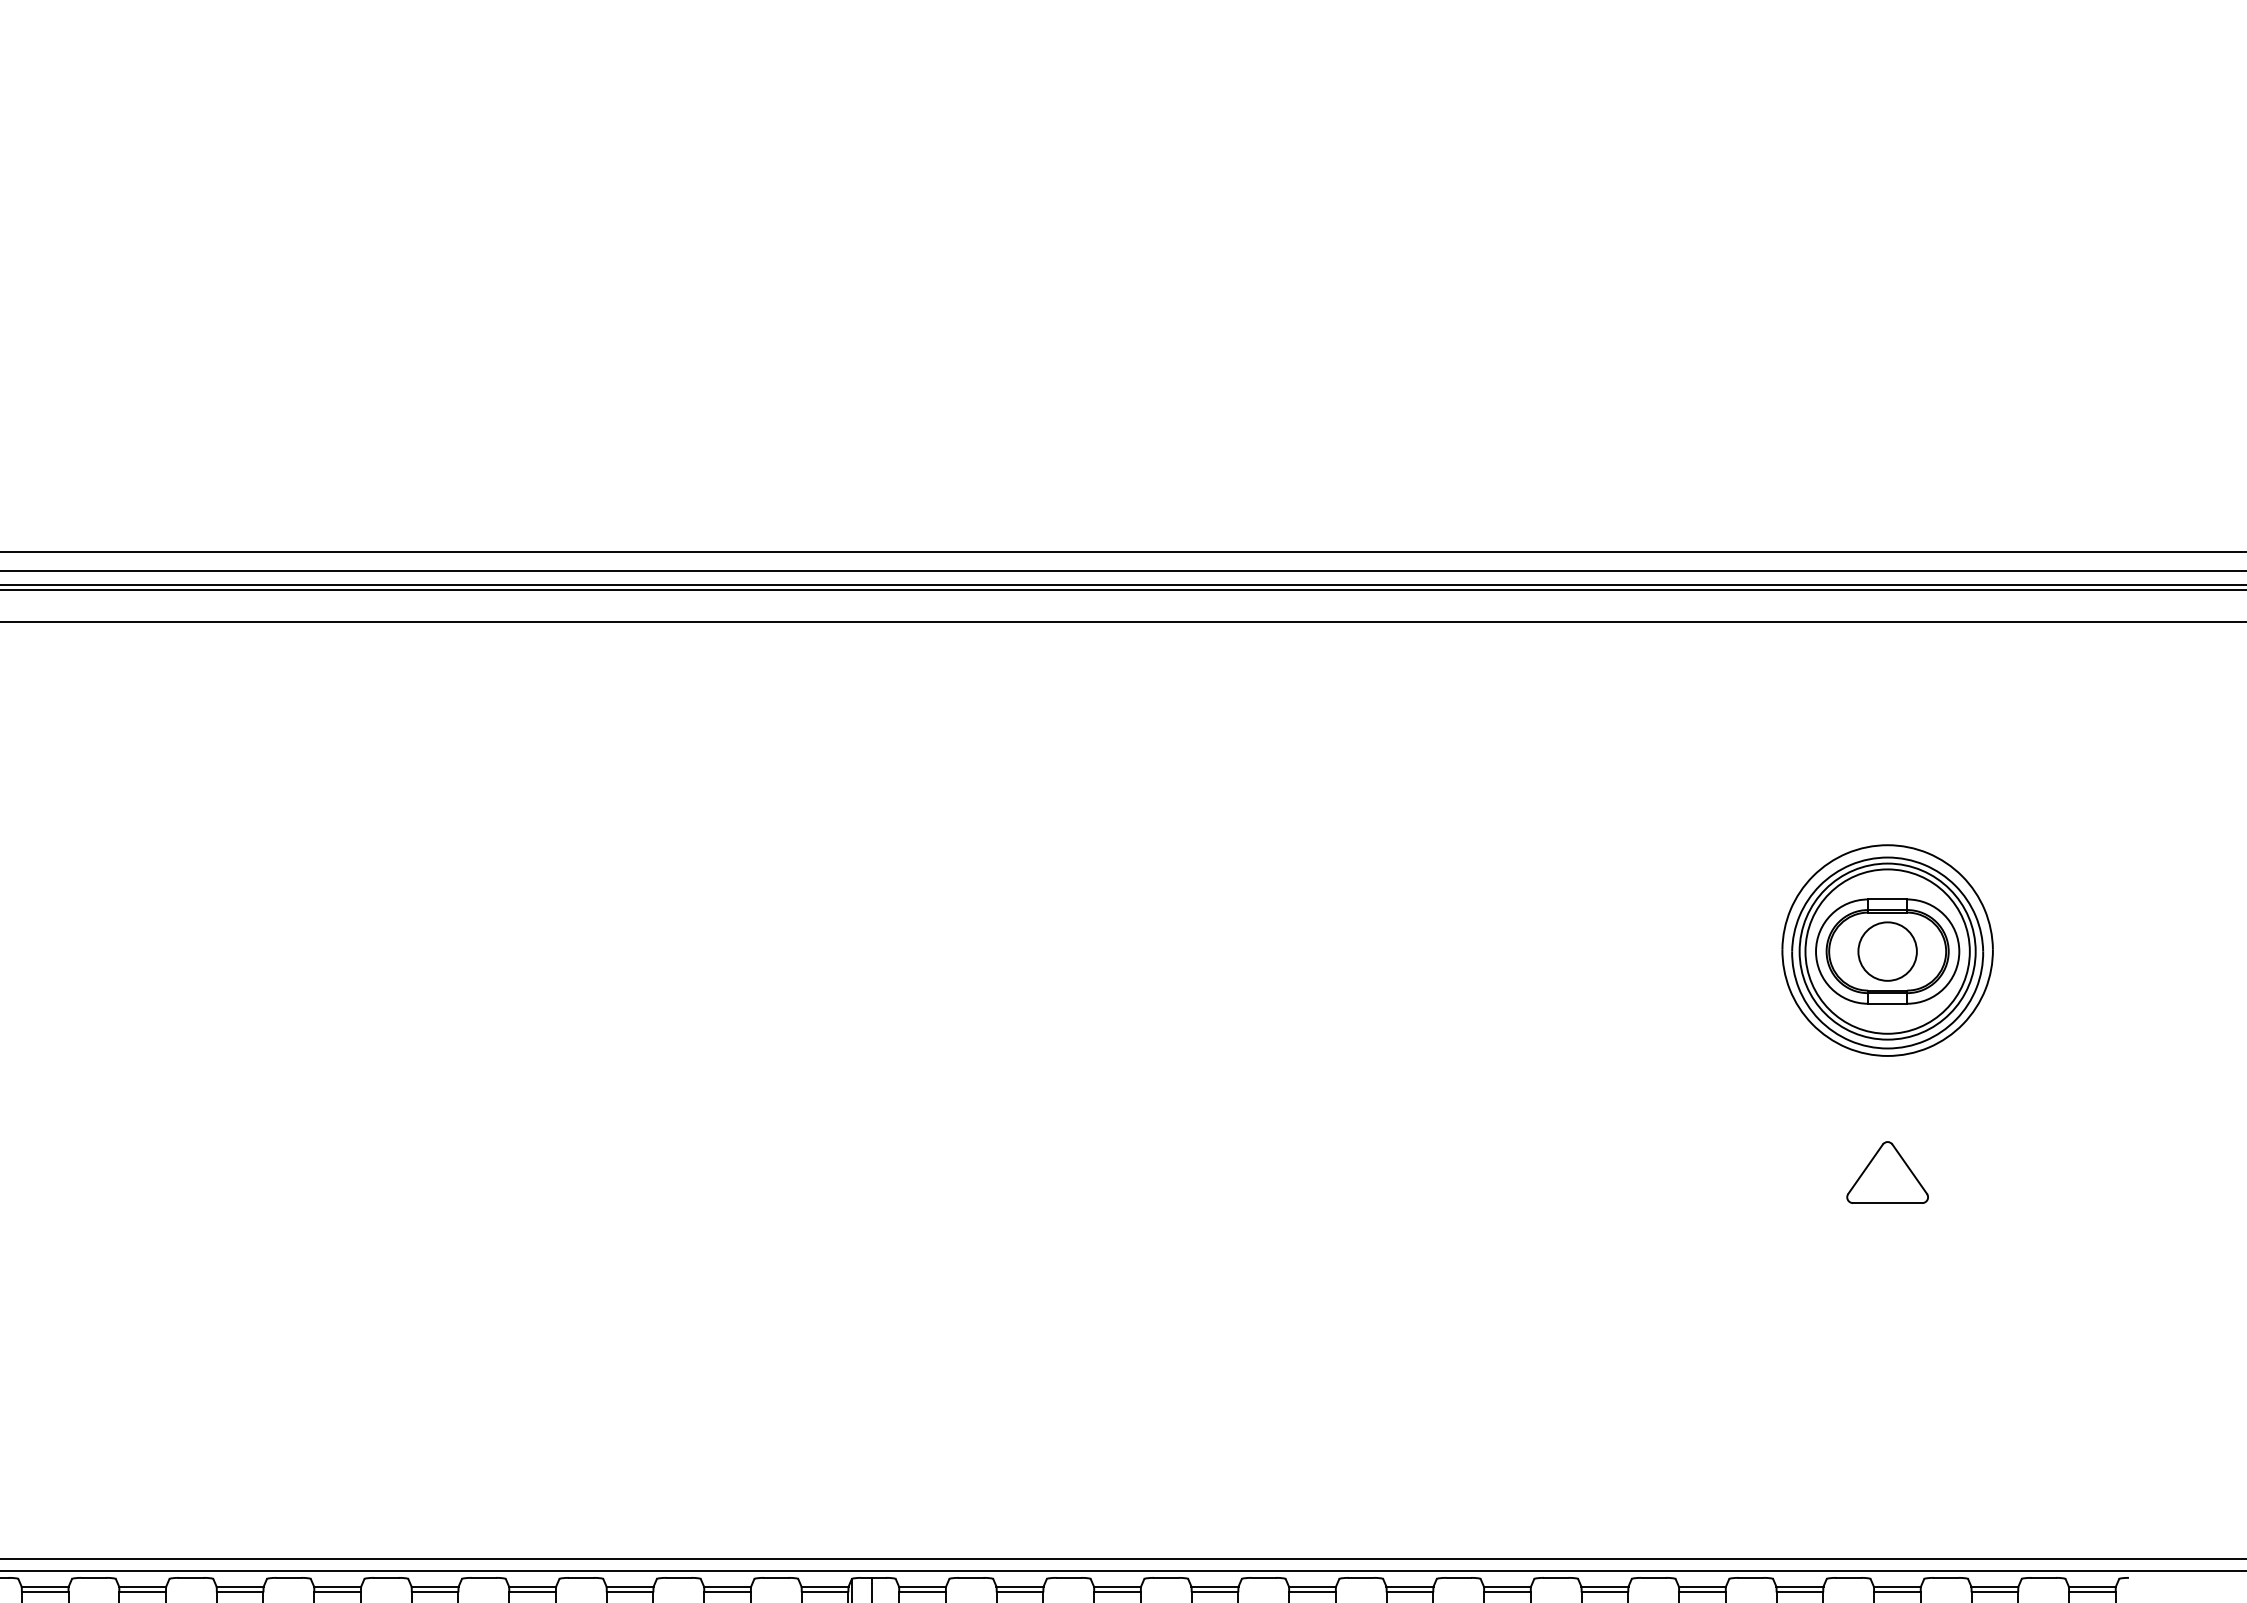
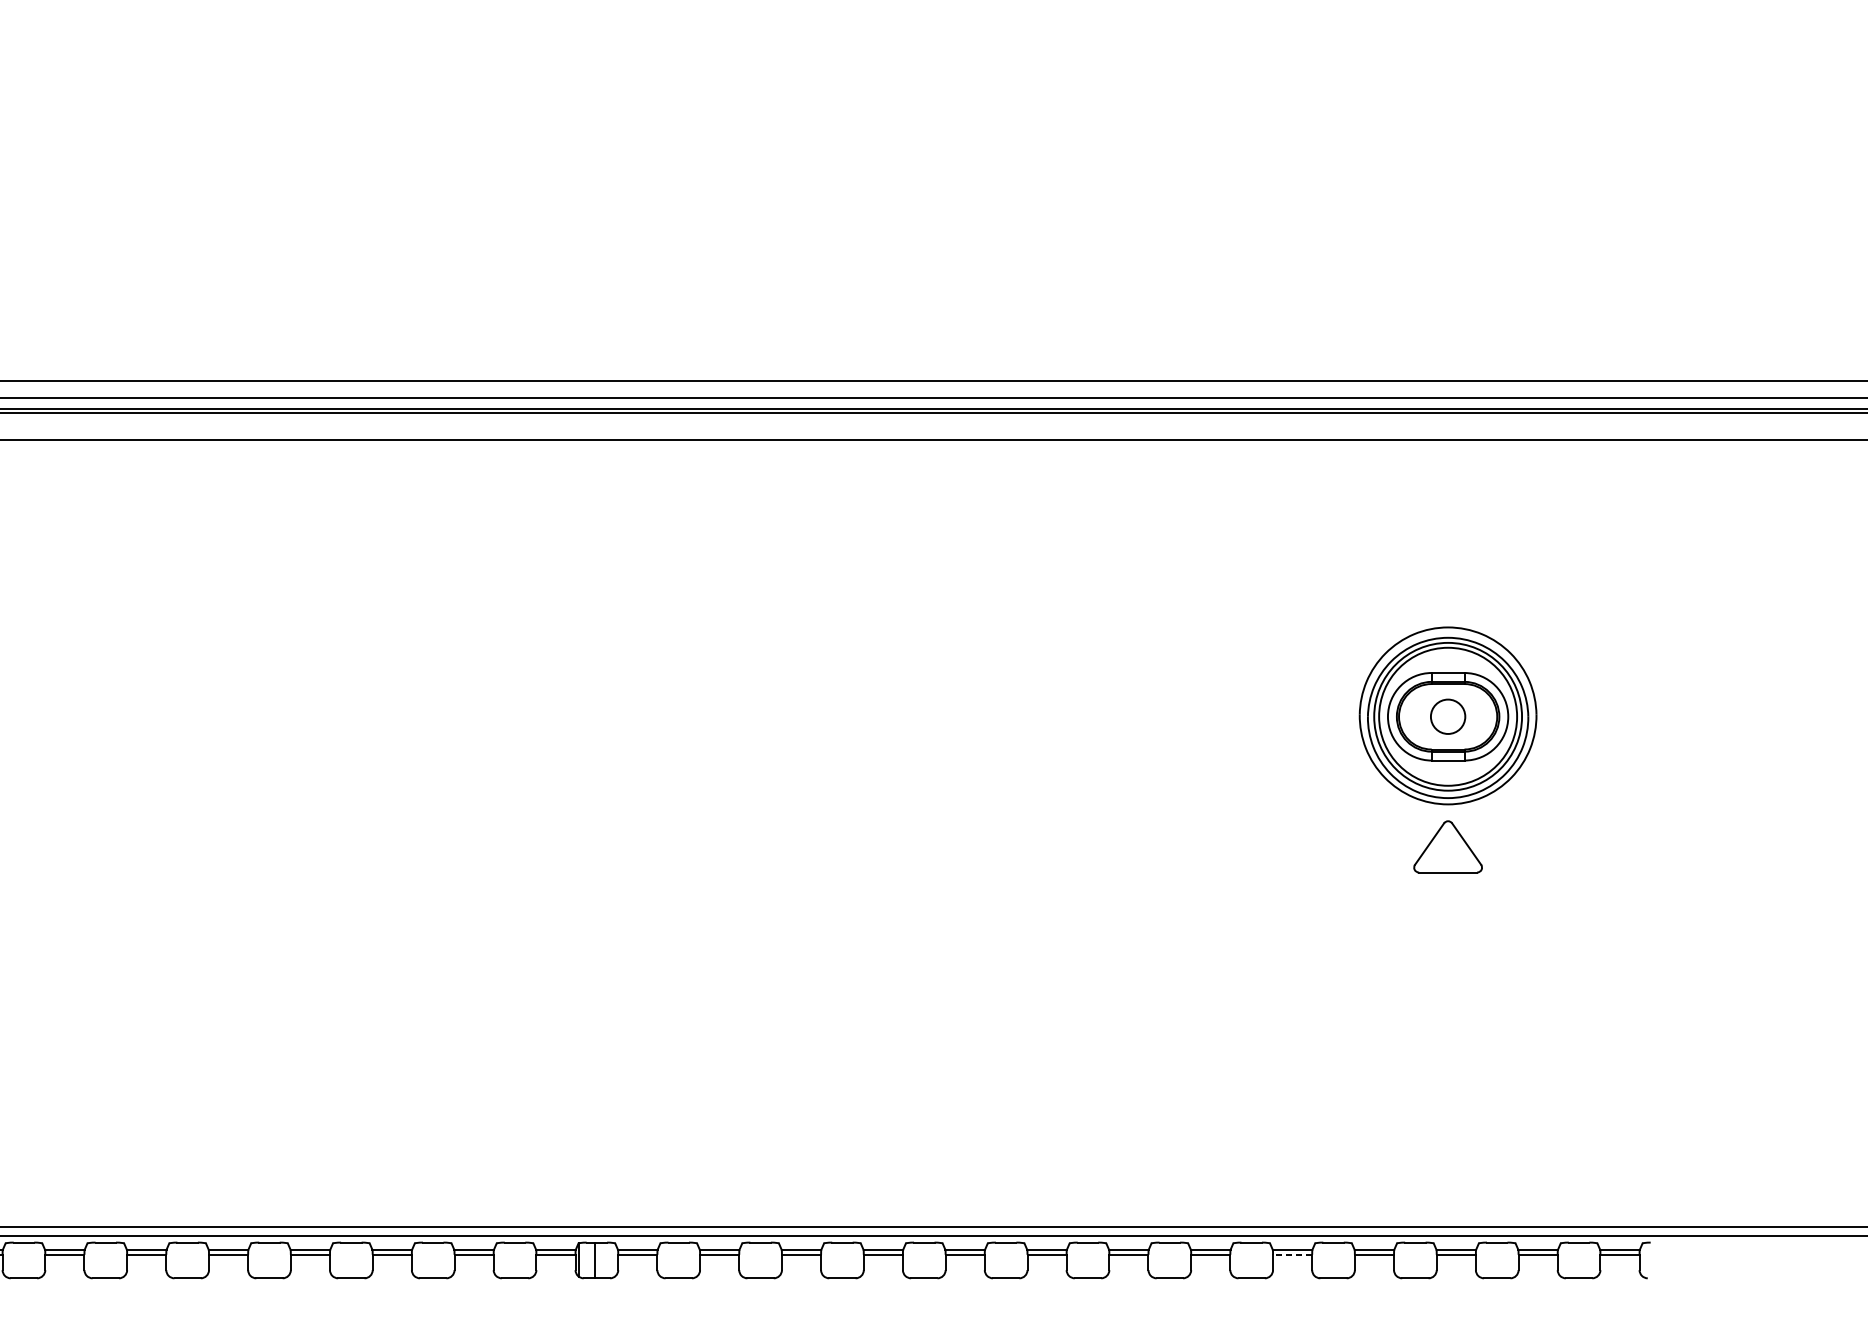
circle: (1887, 951) -> (1447, 716), size x0.7
part: (1887, 1172) -> (1447, 846), moved
line: (1701, 1592) -> (1291, 1254), solid -> dashed

